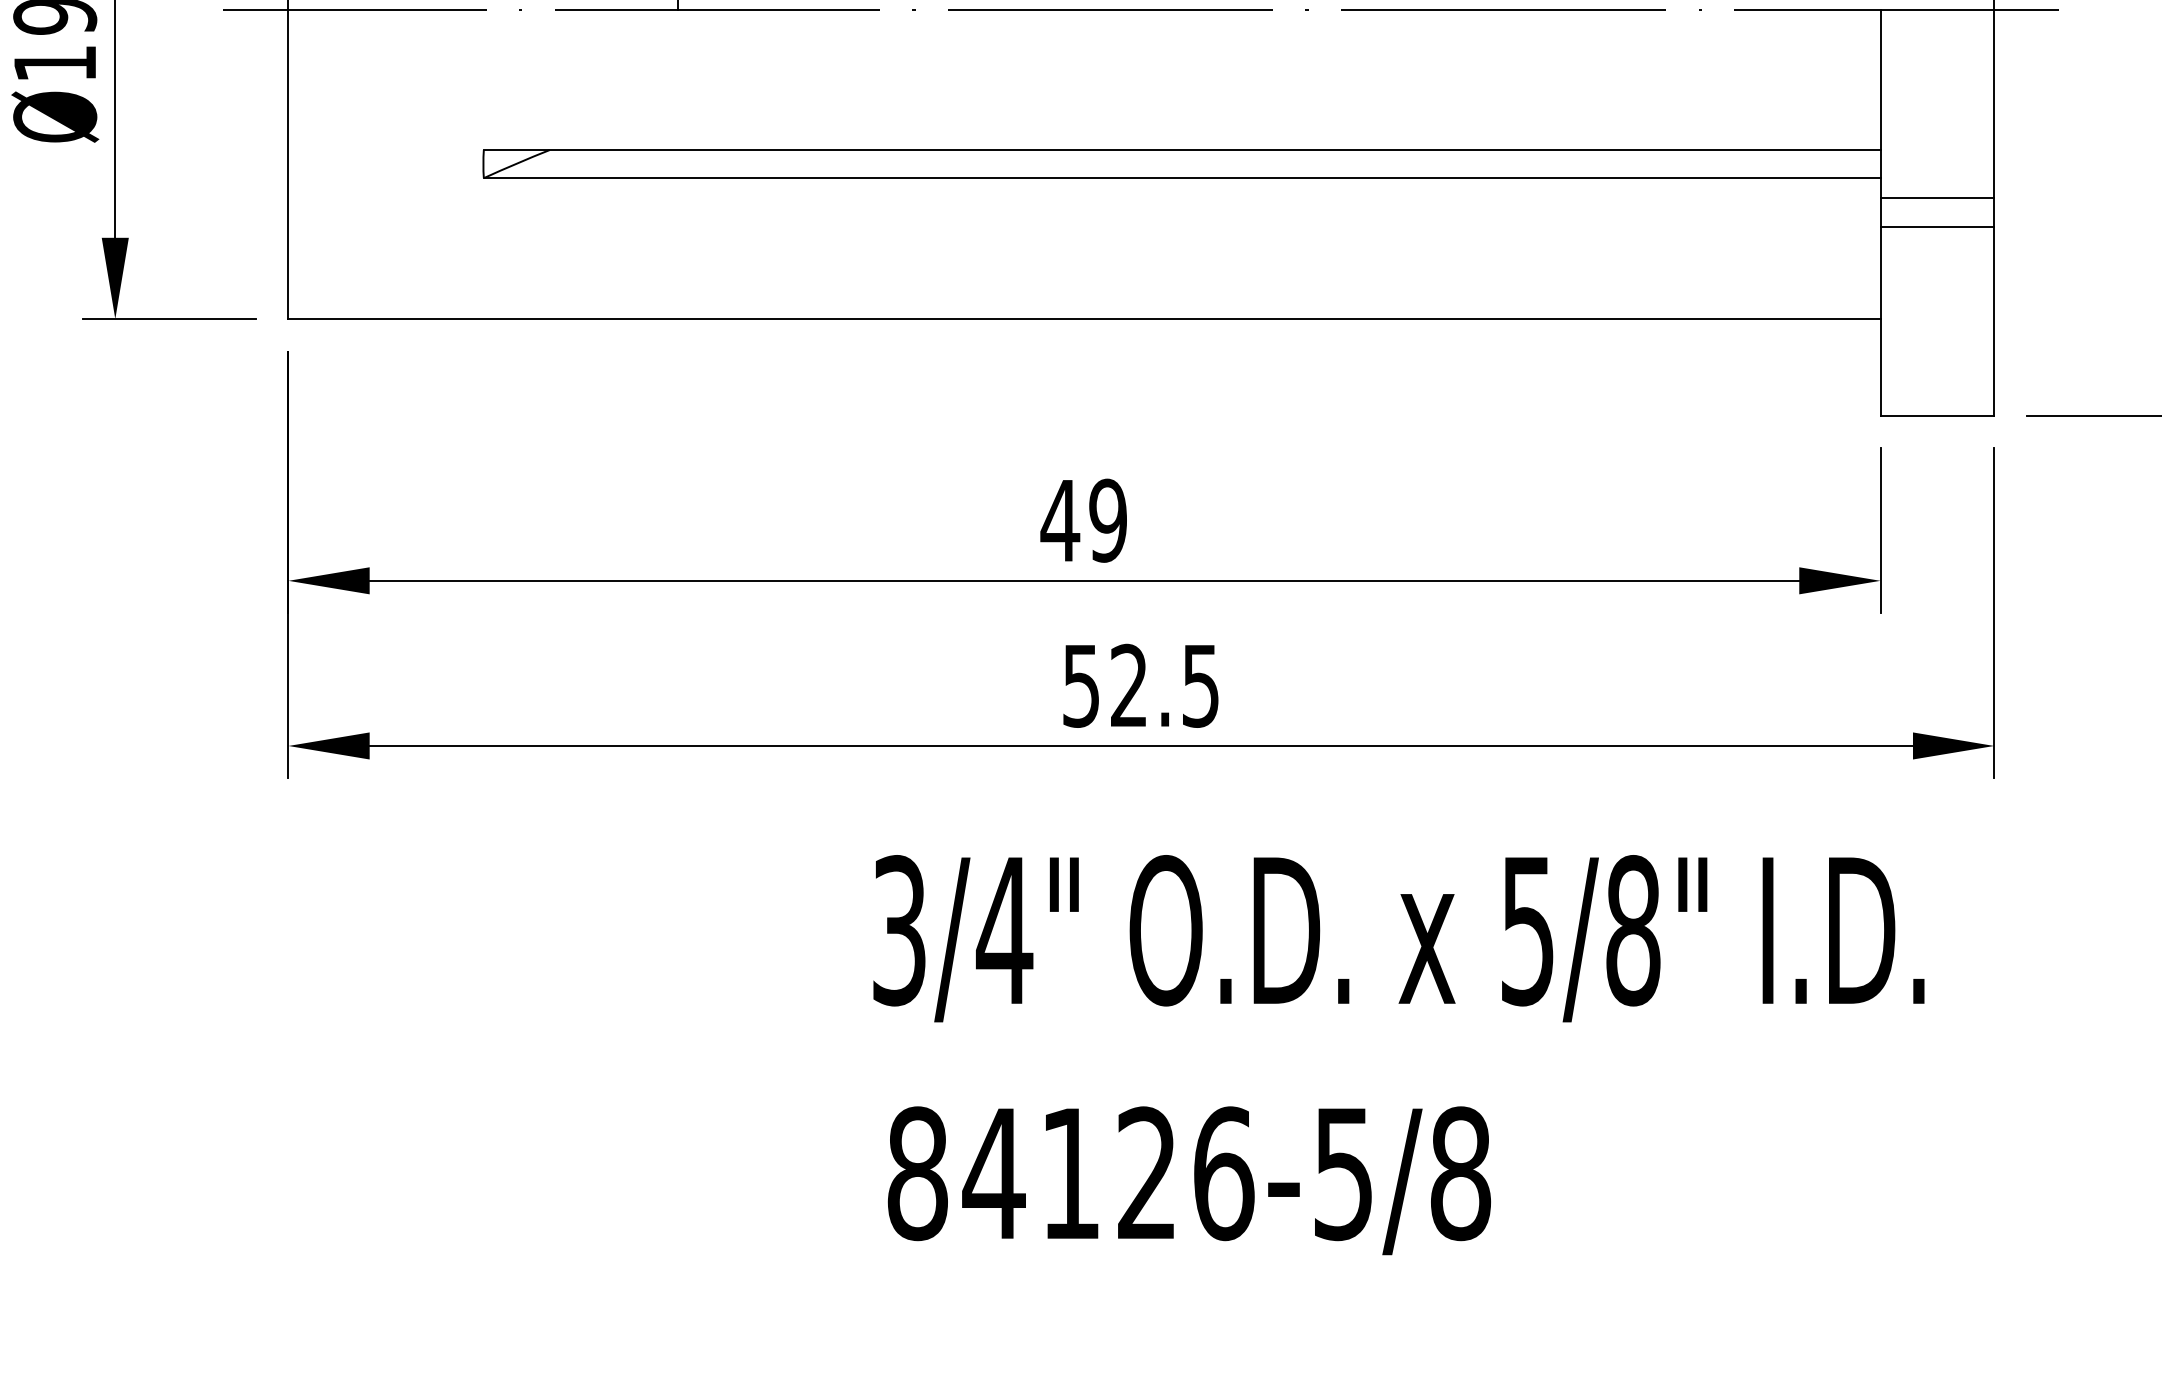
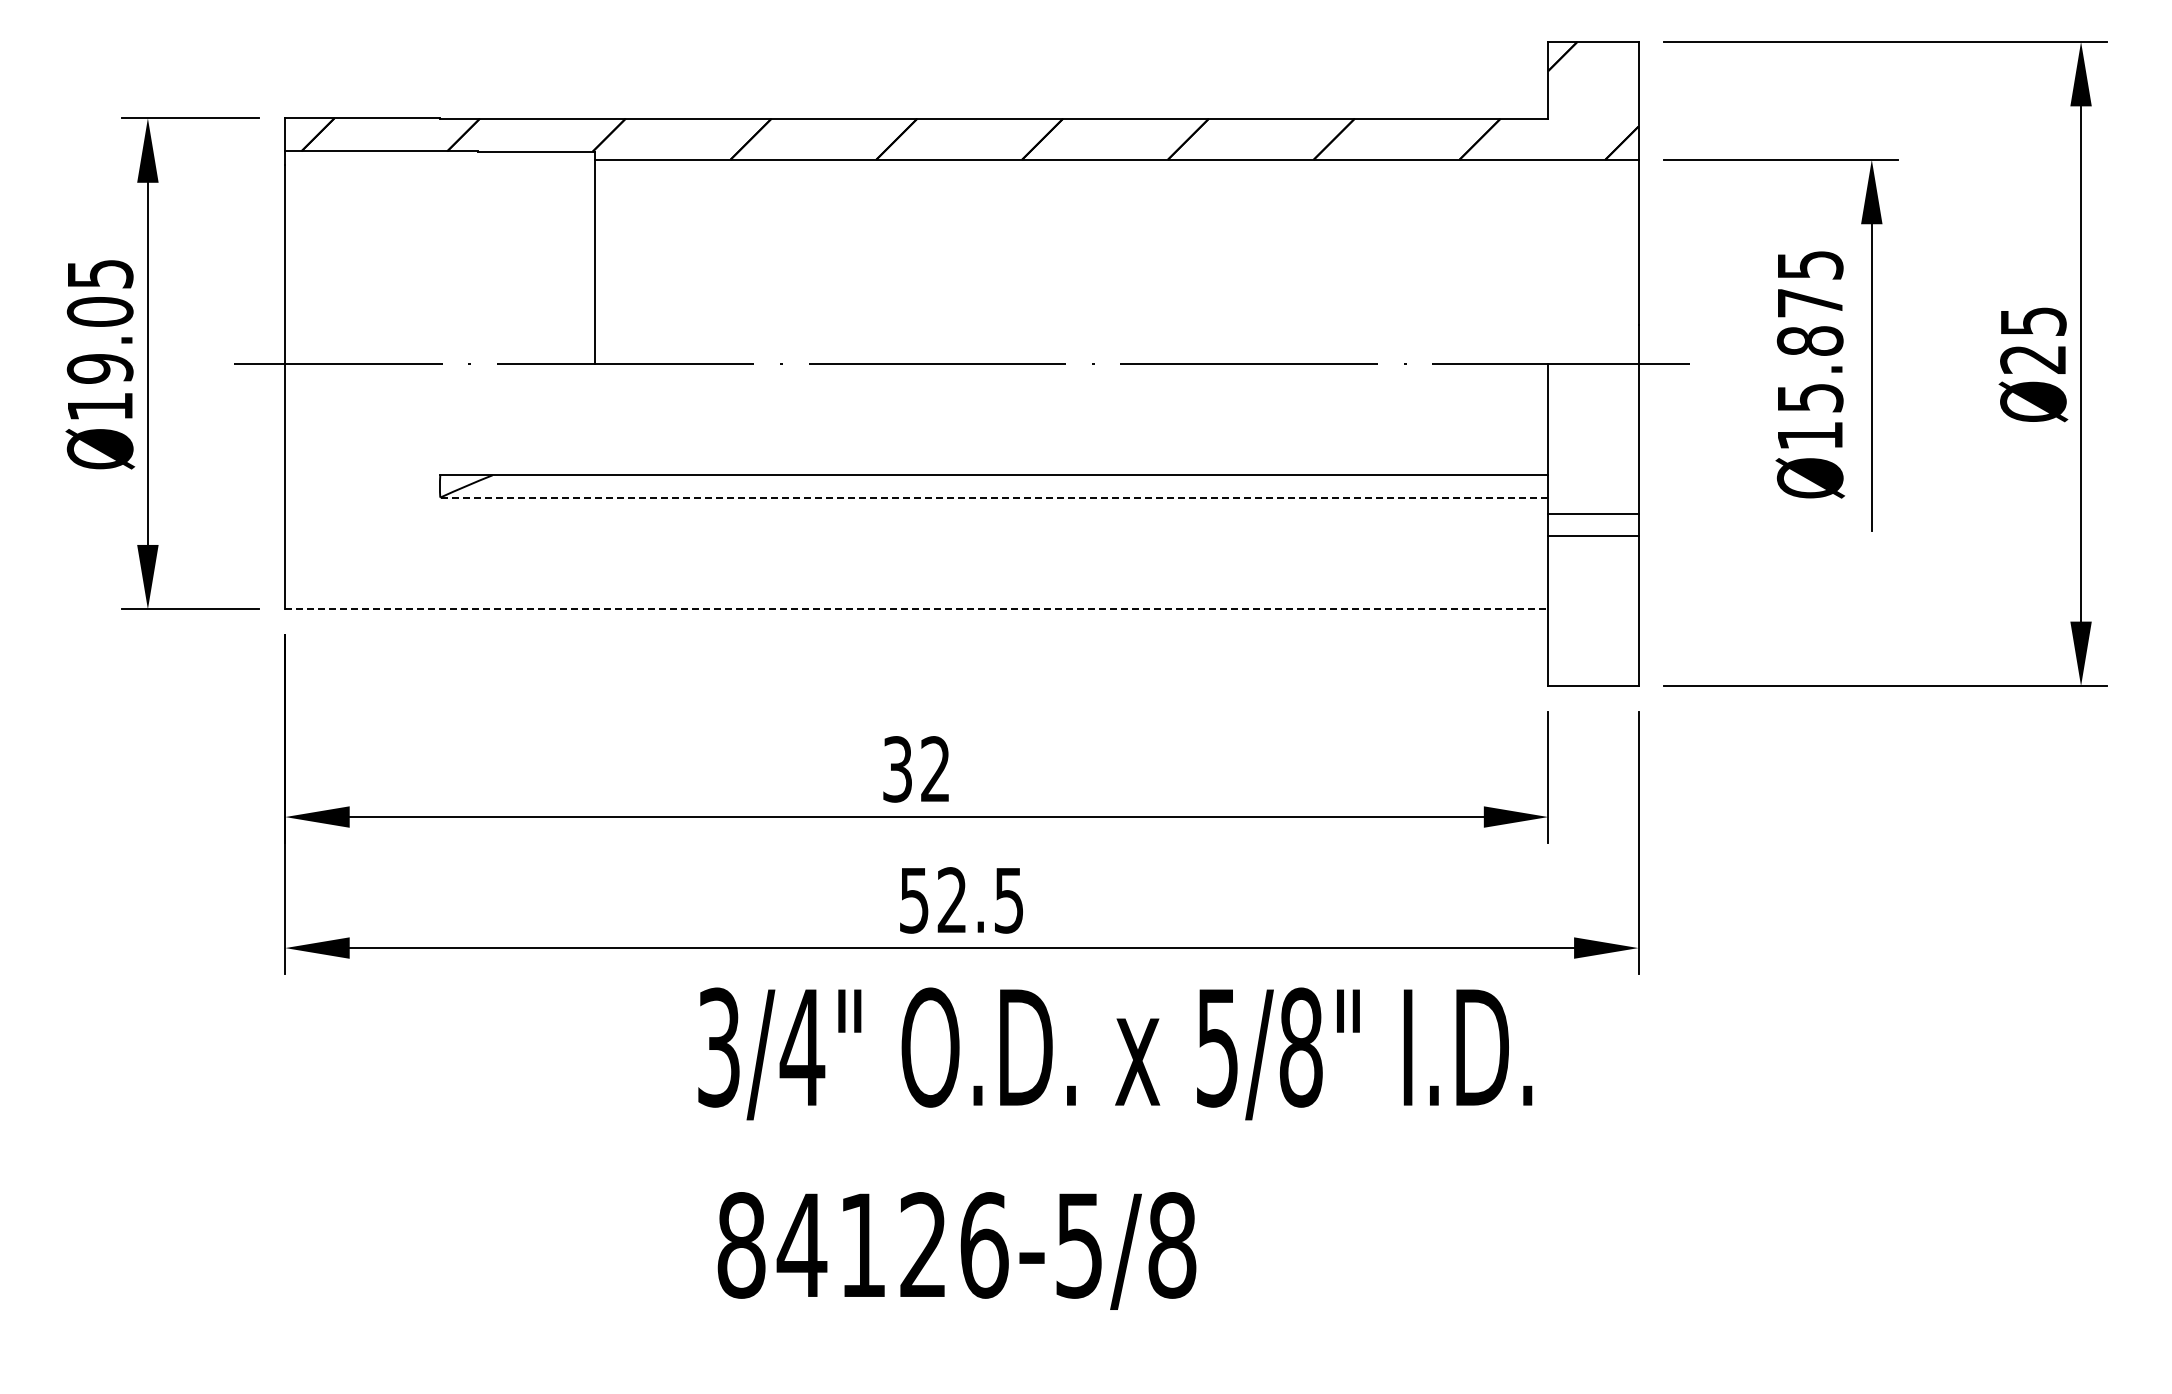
line: (1182, 178) -> (994, 497), solid -> dashed
line: (1084, 319) -> (916, 609), solid -> dashed
text: (1082, 520) -> (915, 769), 49 -> 32
text: (1399, 938) -> (1115, 1053), moved
text: (1188, 1180) -> (956, 1250), moved

